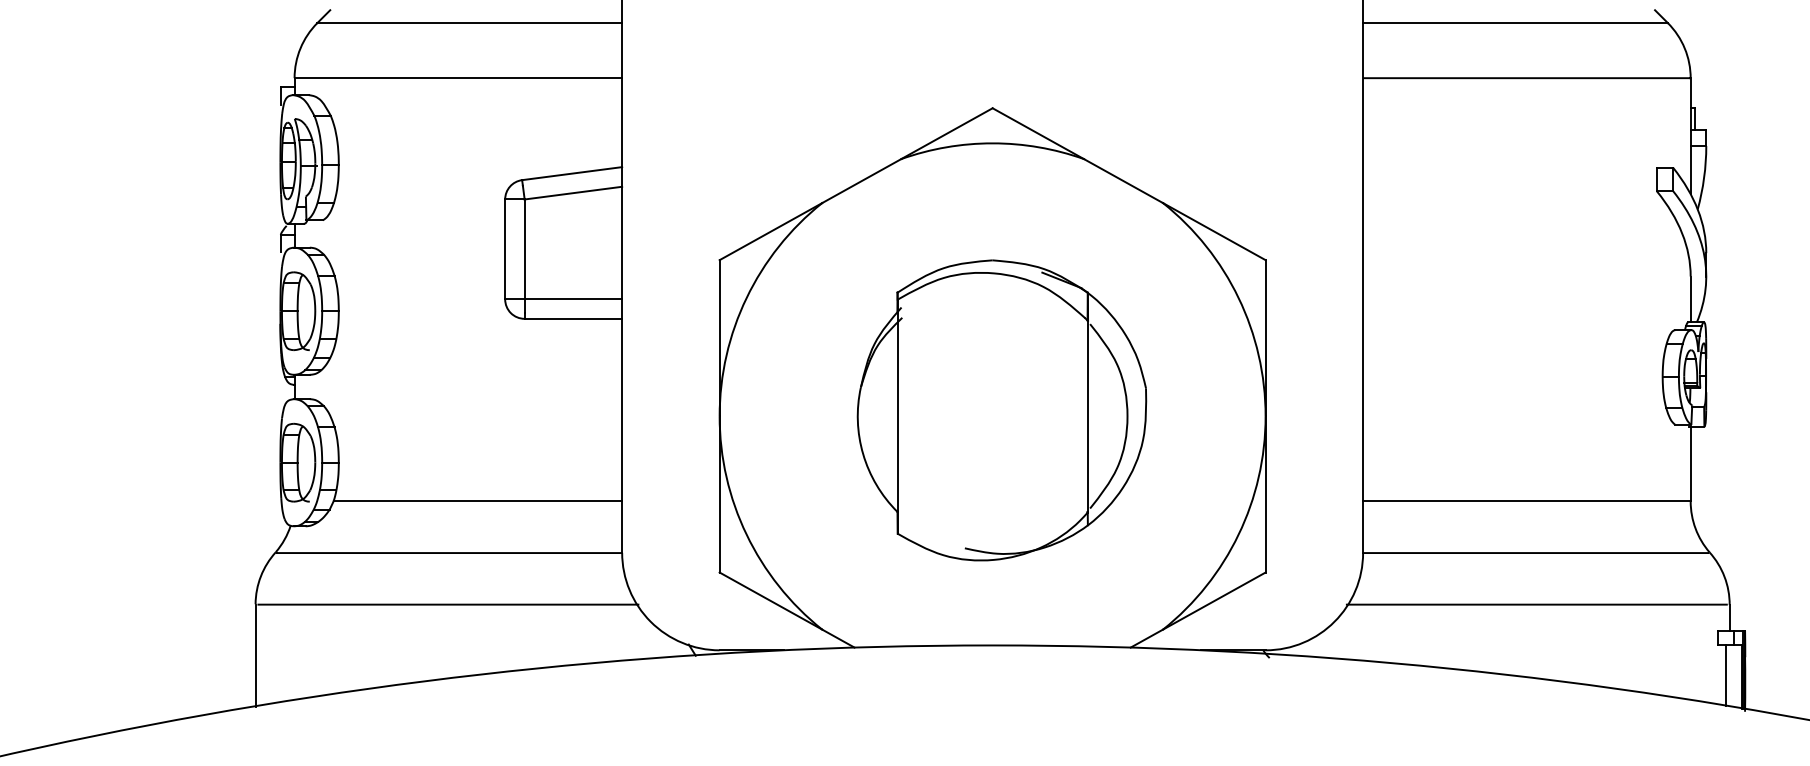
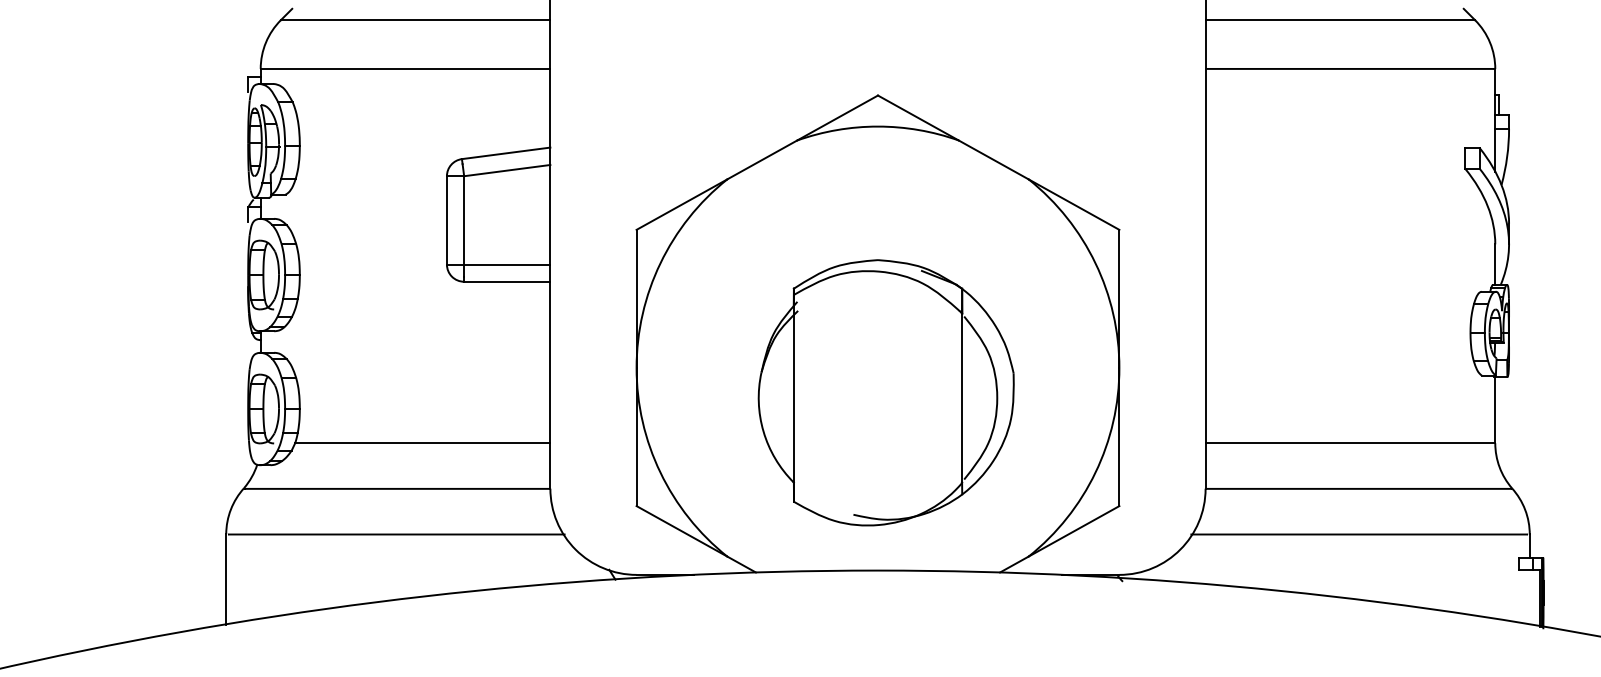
part: (1001, 410) -> (885, 392), moved
line: (1725, 675) -> (1526, 597), removed

